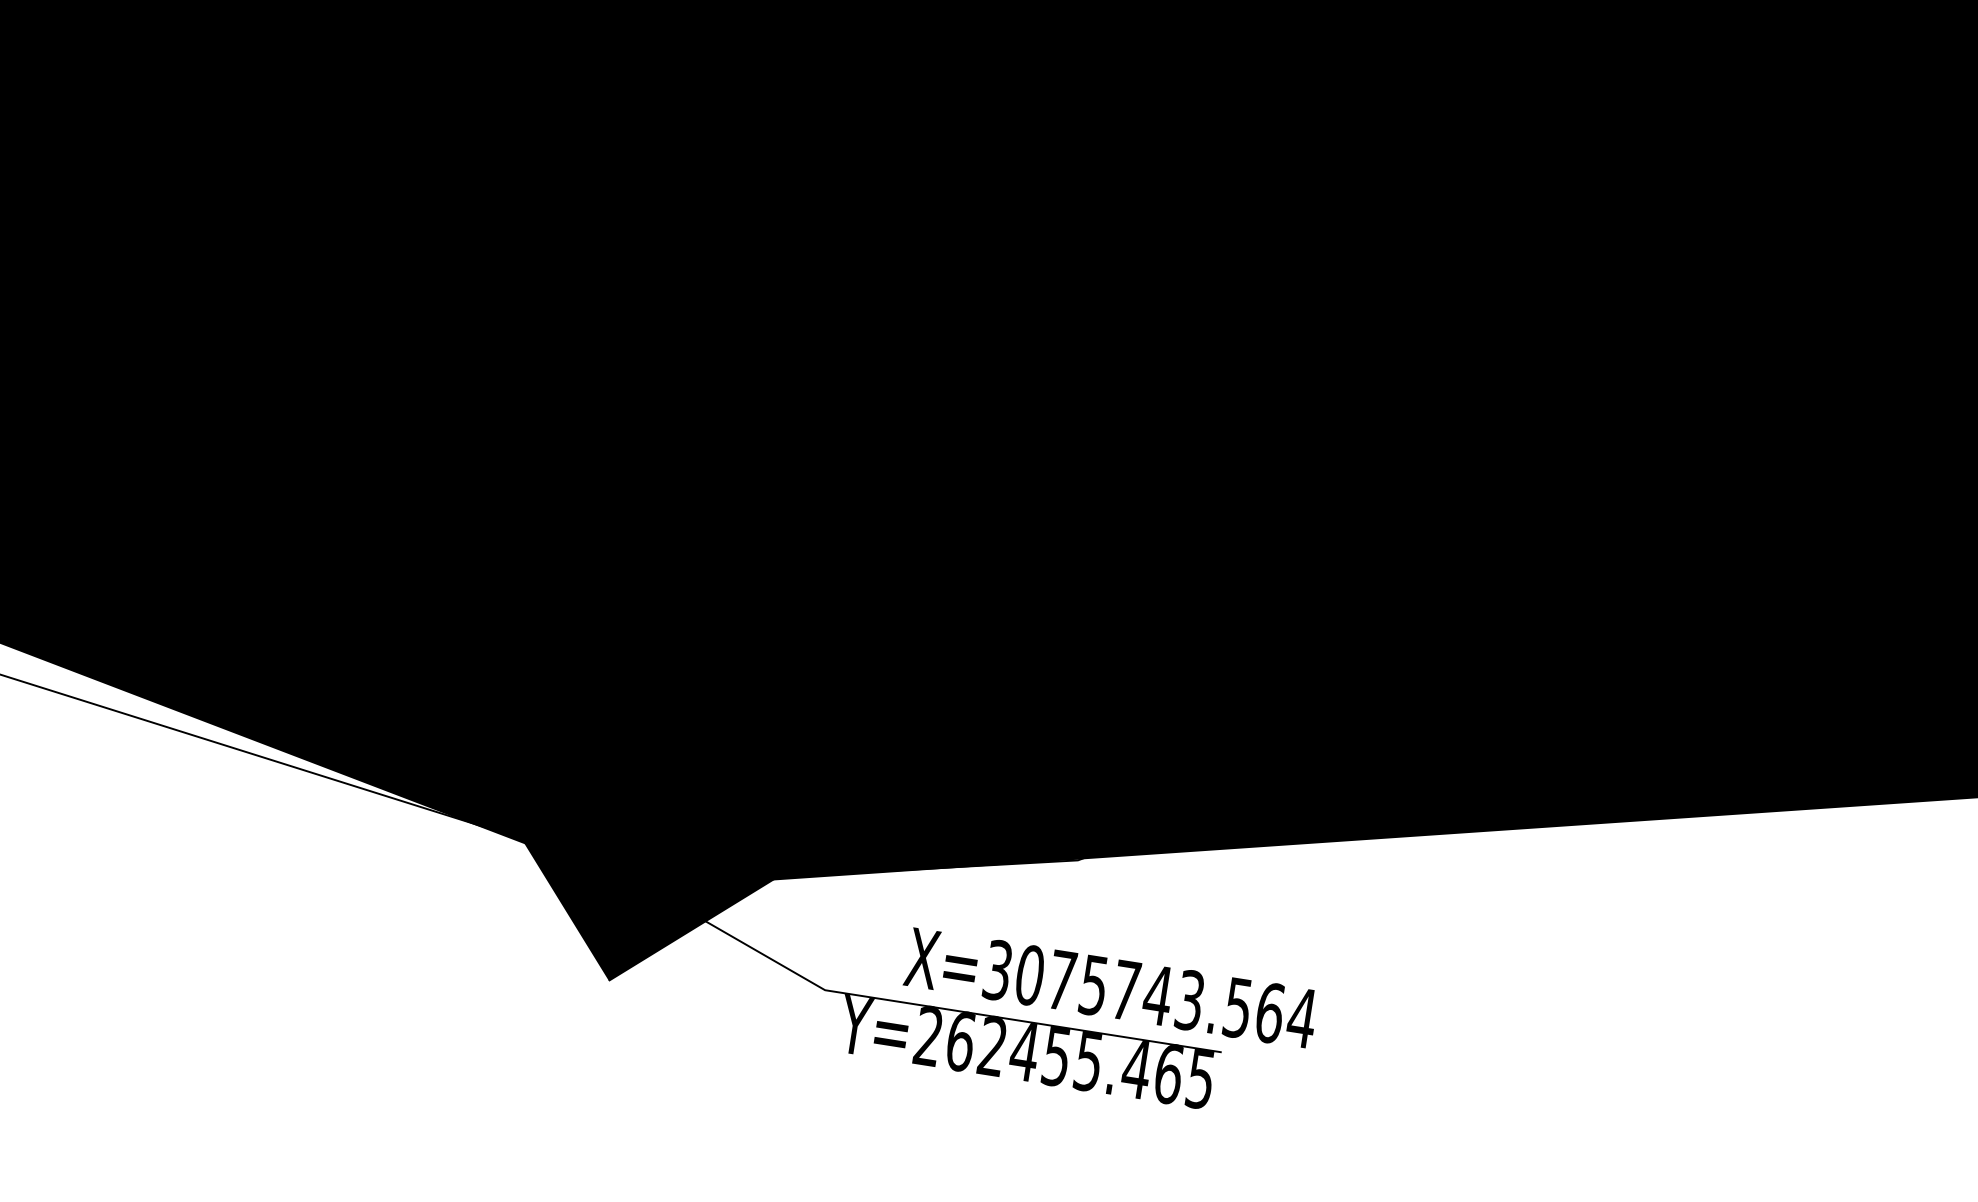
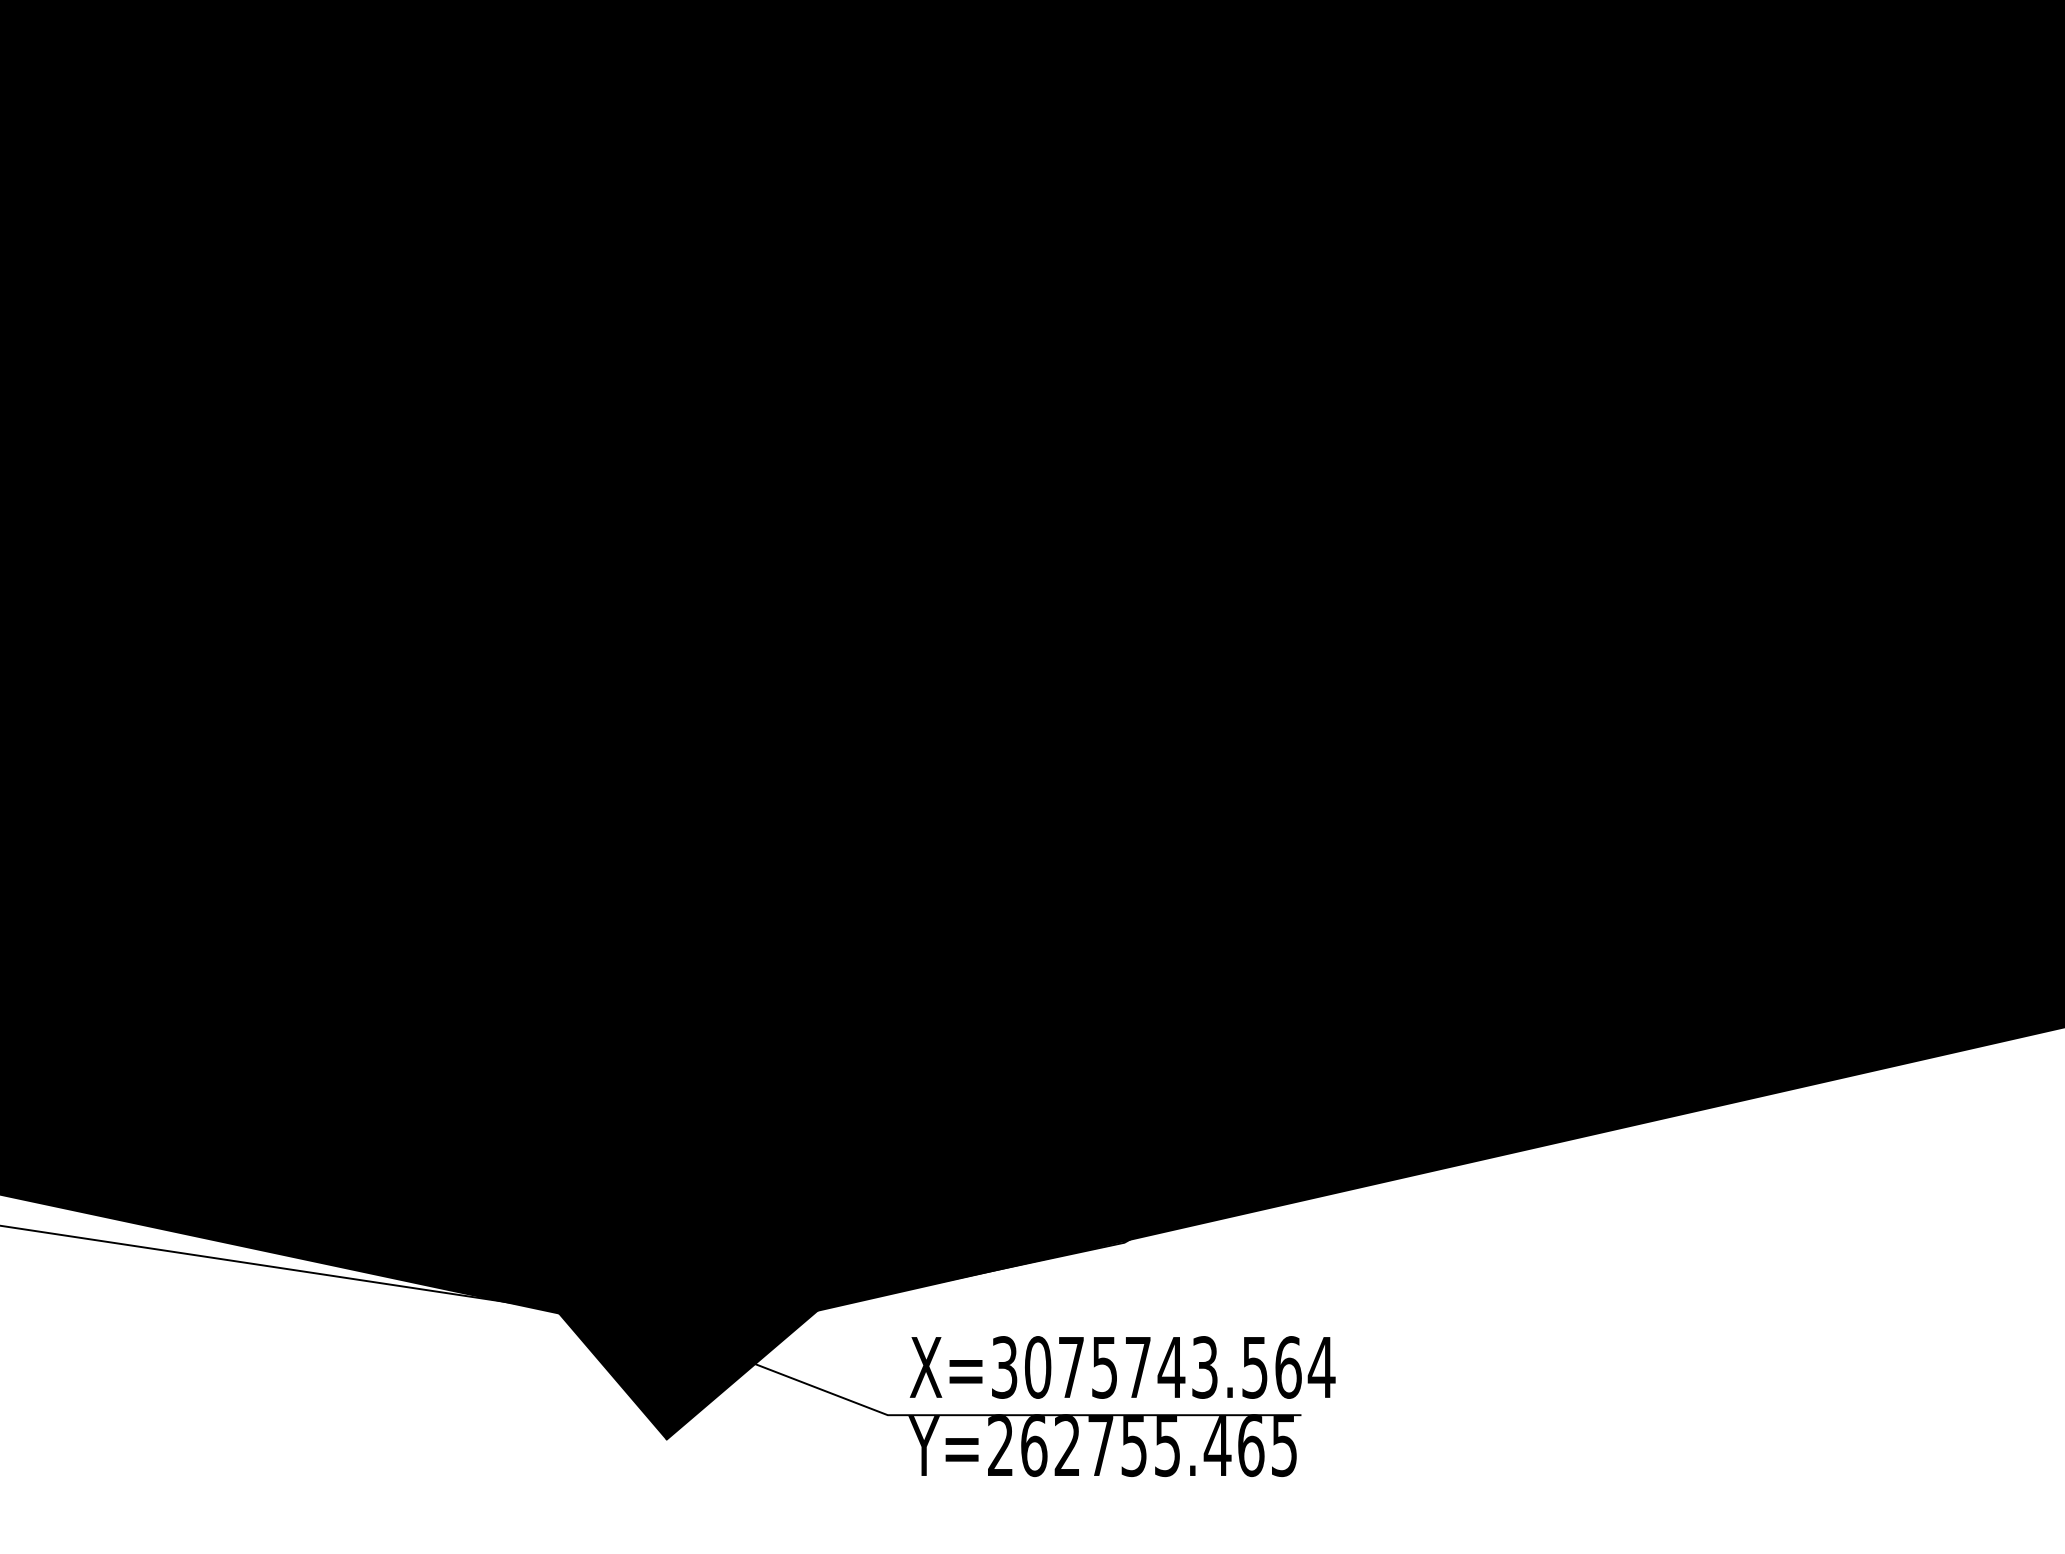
text: (1110, 988) -> (1122, 1367), moved
text: (1024, 1051) -> (1100, 1445), Y=262455.465 -> Y=262755.465

